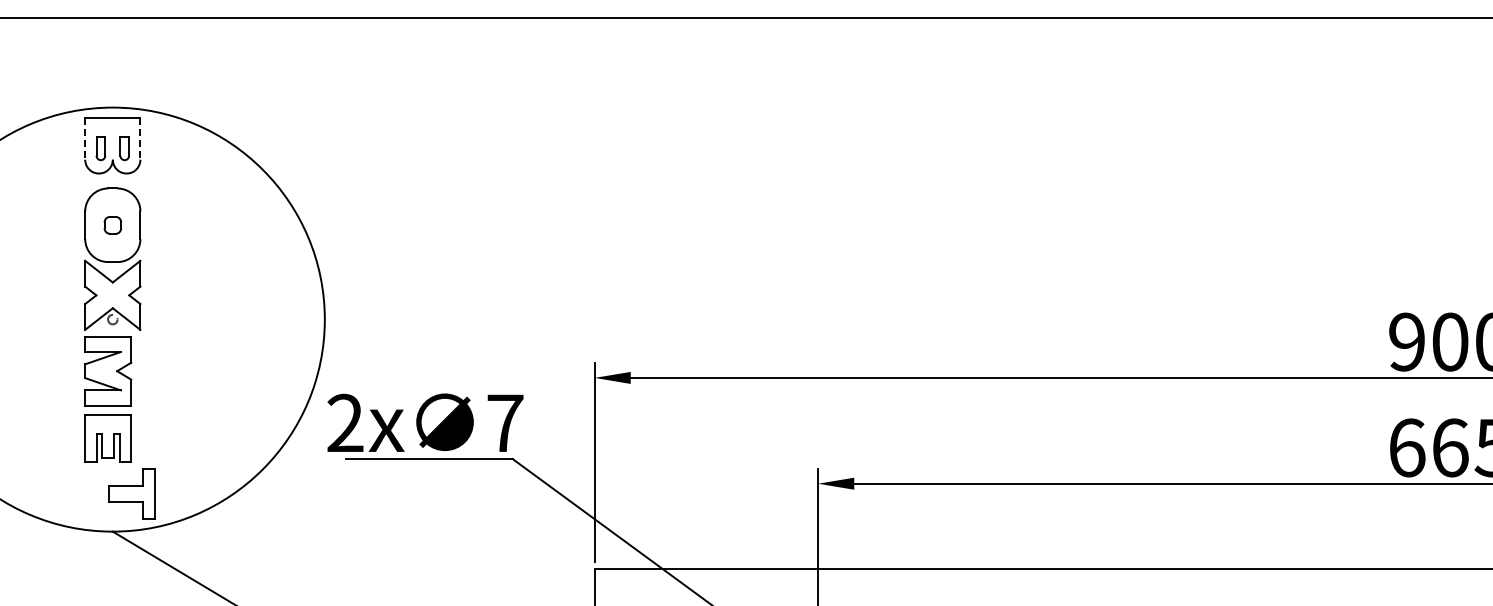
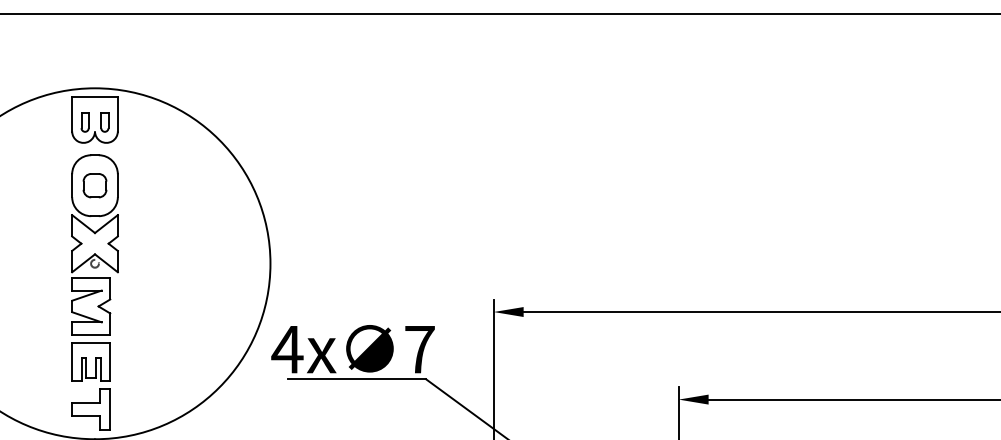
line: (85, 139) -> (72, 114), dashed -> solid
line: (140, 139) -> (117, 114), dashed -> solid
part: (112, 225) -> (94, 185), size x1.67
text: (344, 422) -> (286, 348), 2x -> 4x
part: (131, 493) -> (90, 409), moved

